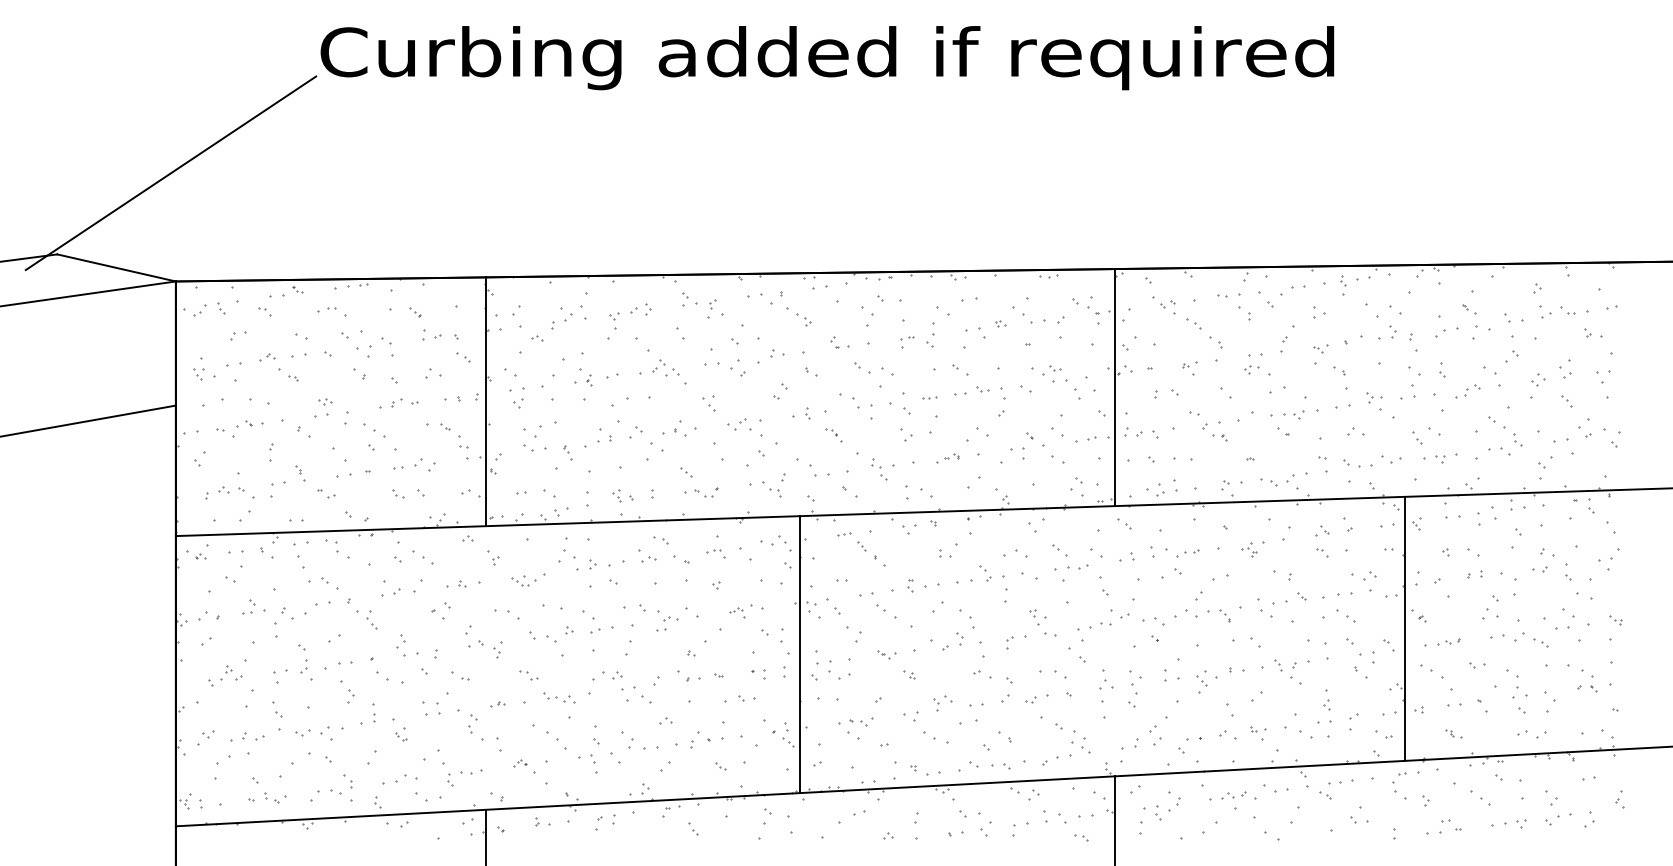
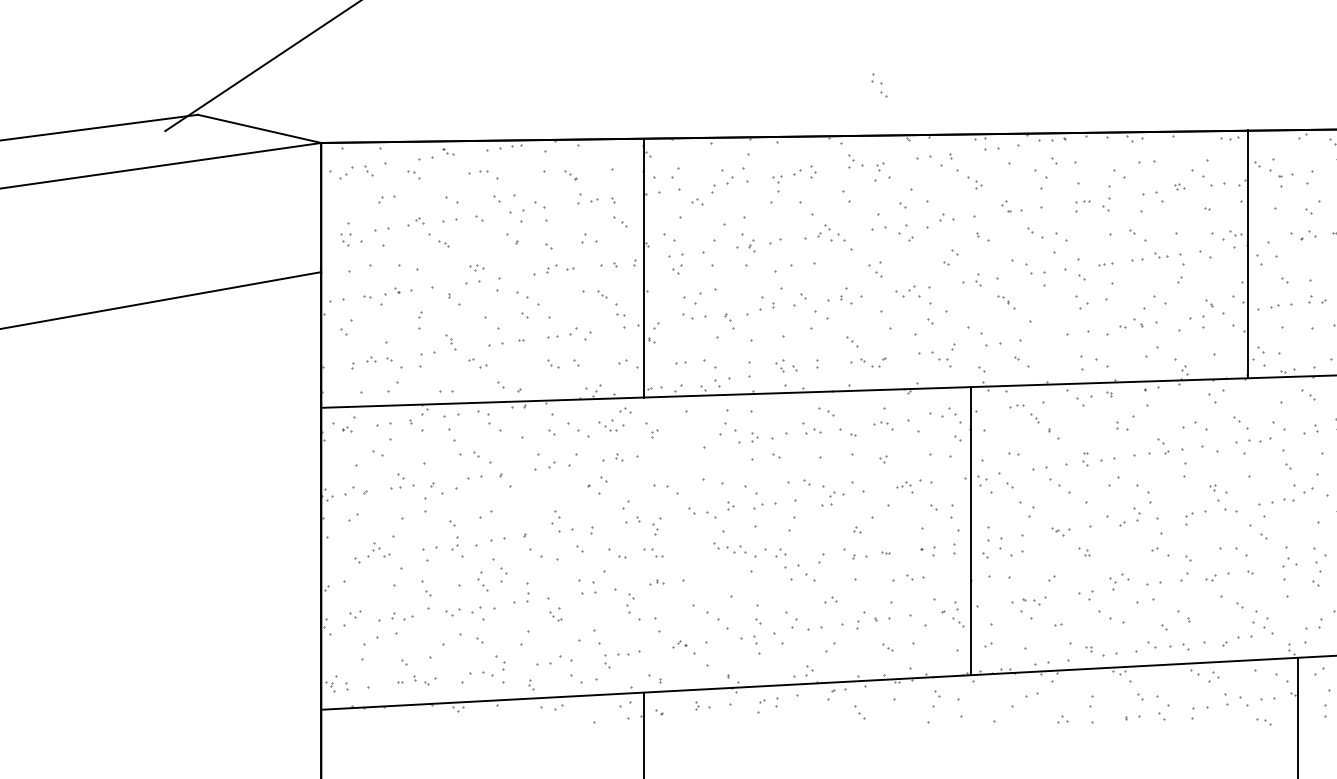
line: (1114, 387) -> (1247, 253), moved
part: (947, 458) -> (1124, 327), size x1.6
part: (879, 469) -> (879, 85), moved
part: (523, 580) -> (611, 424), moved
part: (371, 619) -> (482, 580), moved
part: (528, 675) -> (652, 552), moved
part: (559, 697) -> (729, 547), moved

